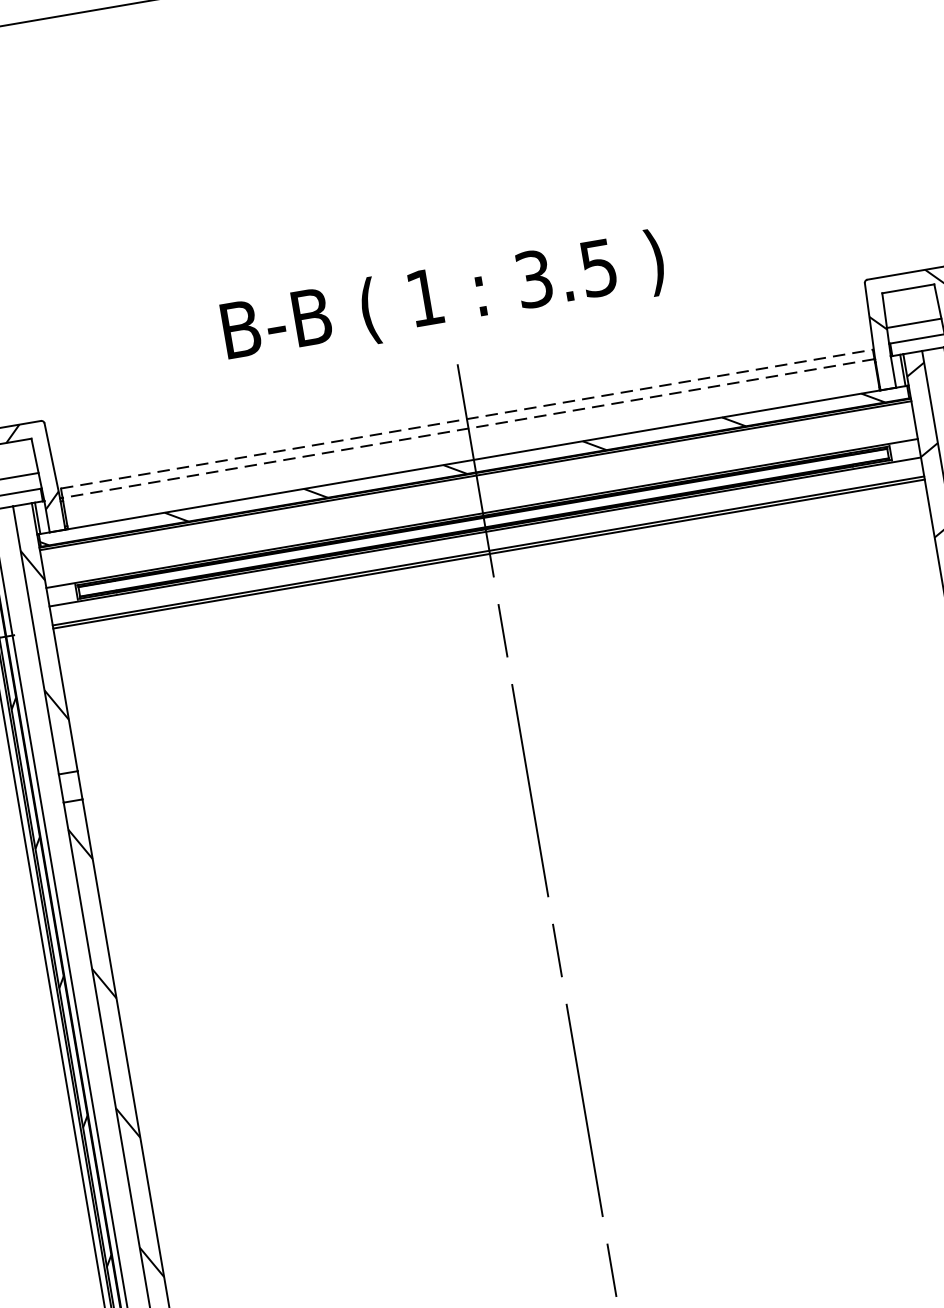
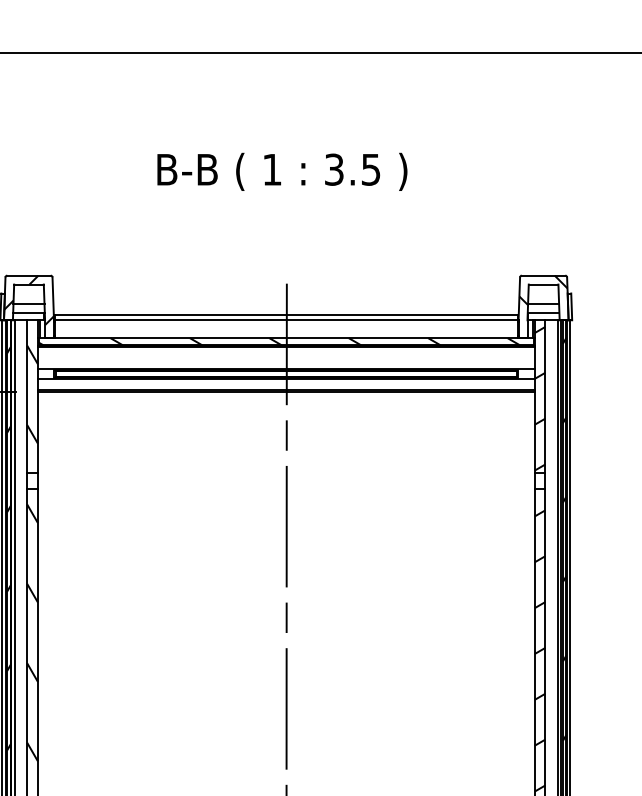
text: (443, 297) -> (282, 171), moved
line: (467, 418) -> (287, 314), dashed -> solid
line: (468, 428) -> (286, 320), dashed -> solid

